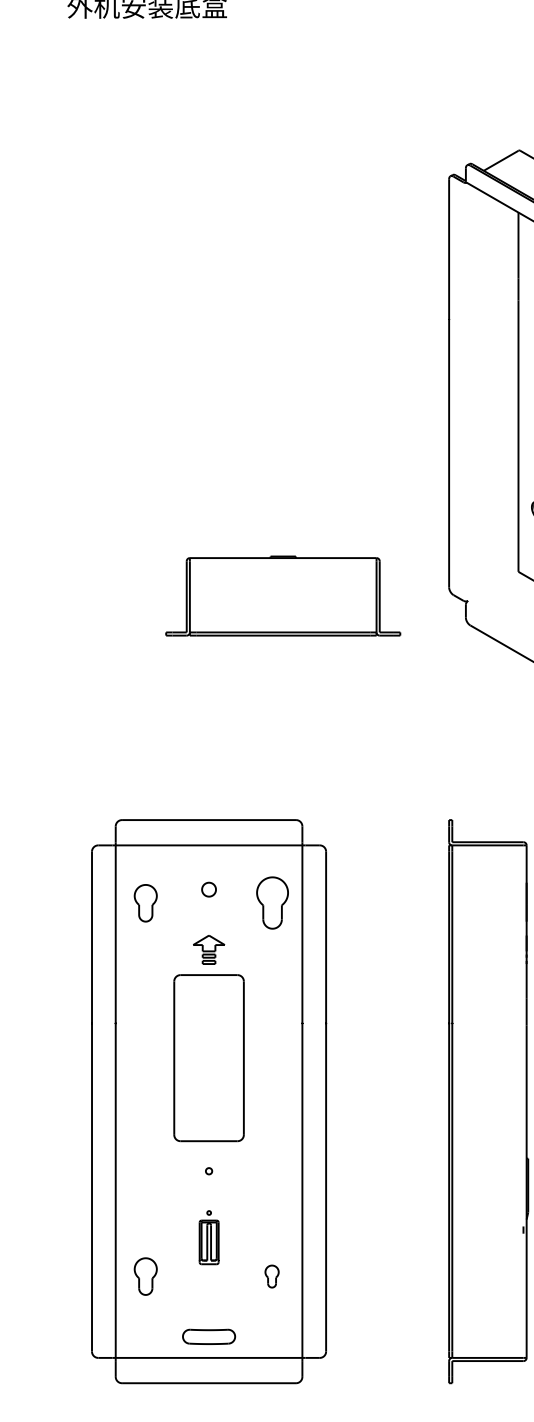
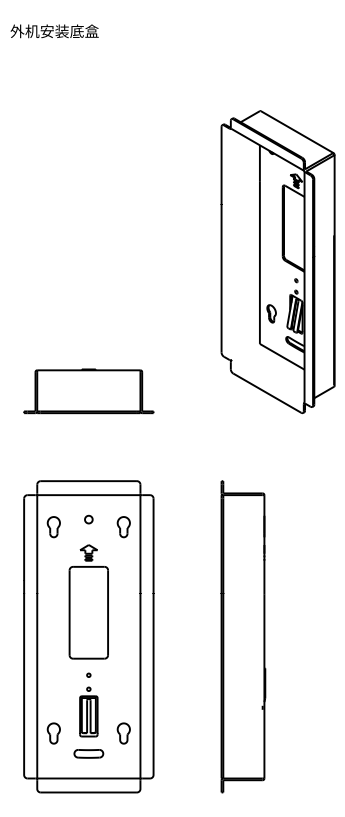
part: (282, 596) -> (88, 391), moved
part: (271, 903) -> (123, 527), size x0.71
part: (208, 1236) -> (88, 711), size x1.67
part: (271, 1276) -> (123, 733), size x1.67
part: (208, 1336) -> (88, 753), moved

